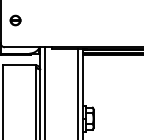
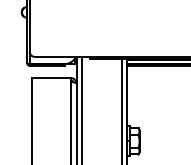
part: (15, 19) -> (47, 24), removed

